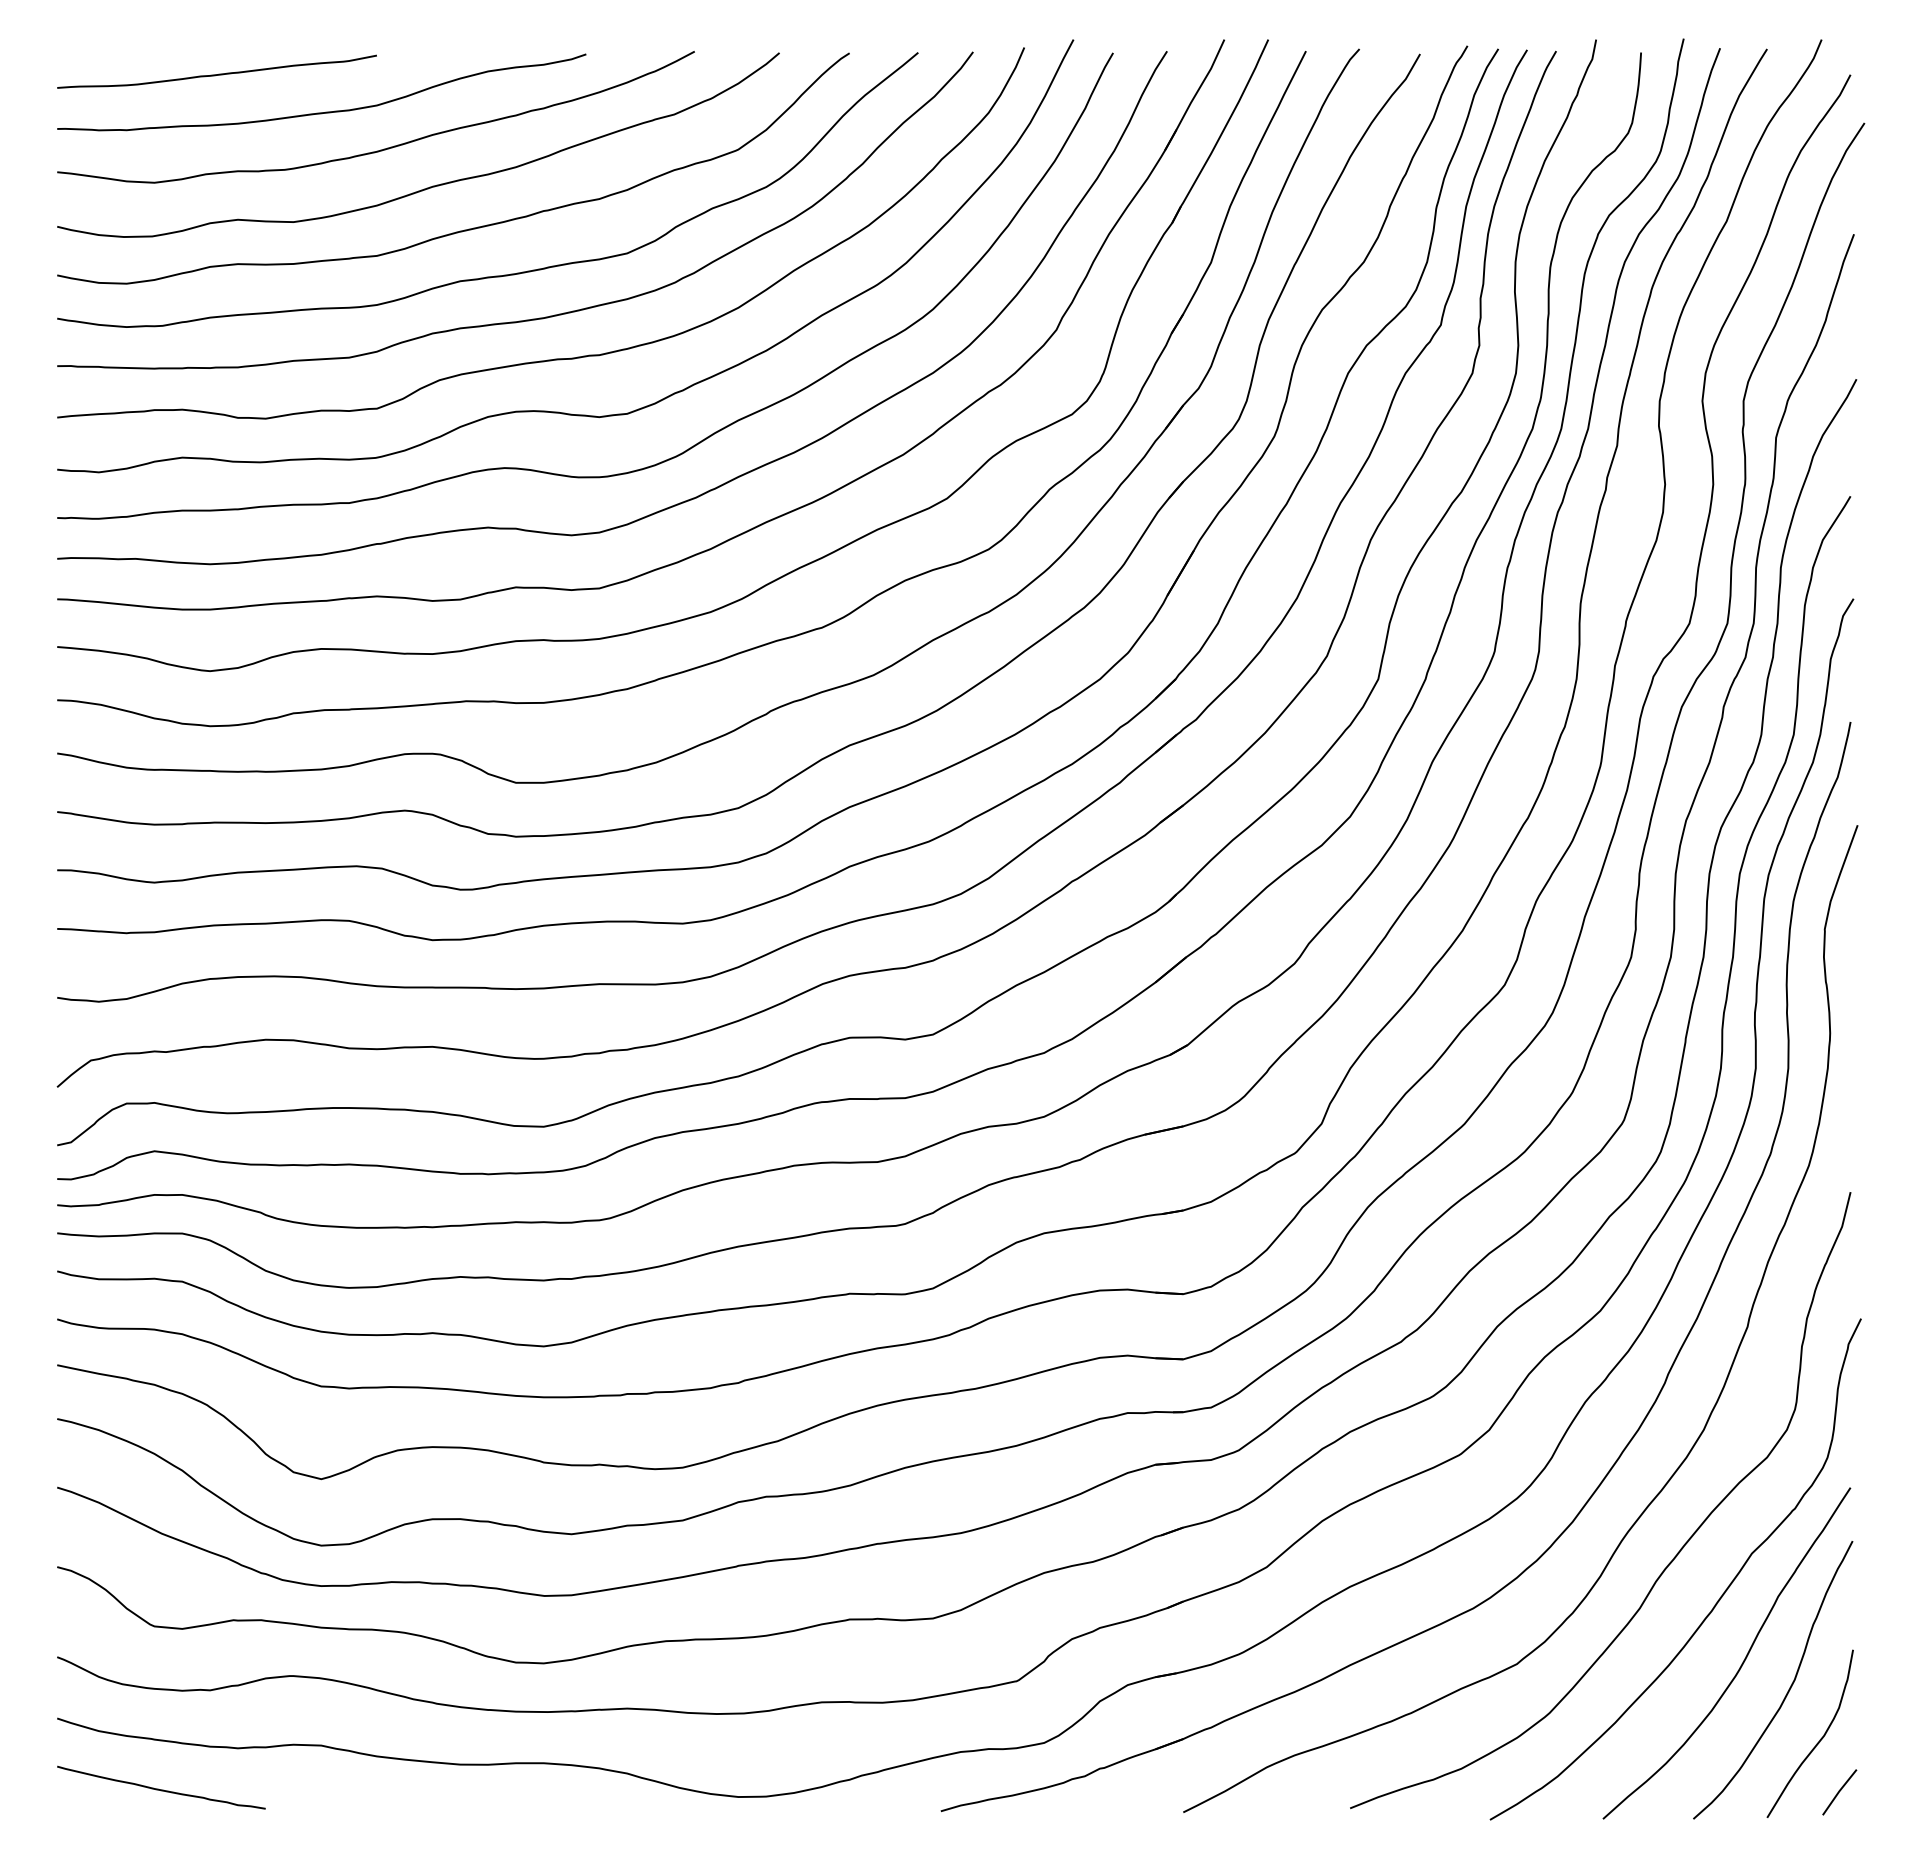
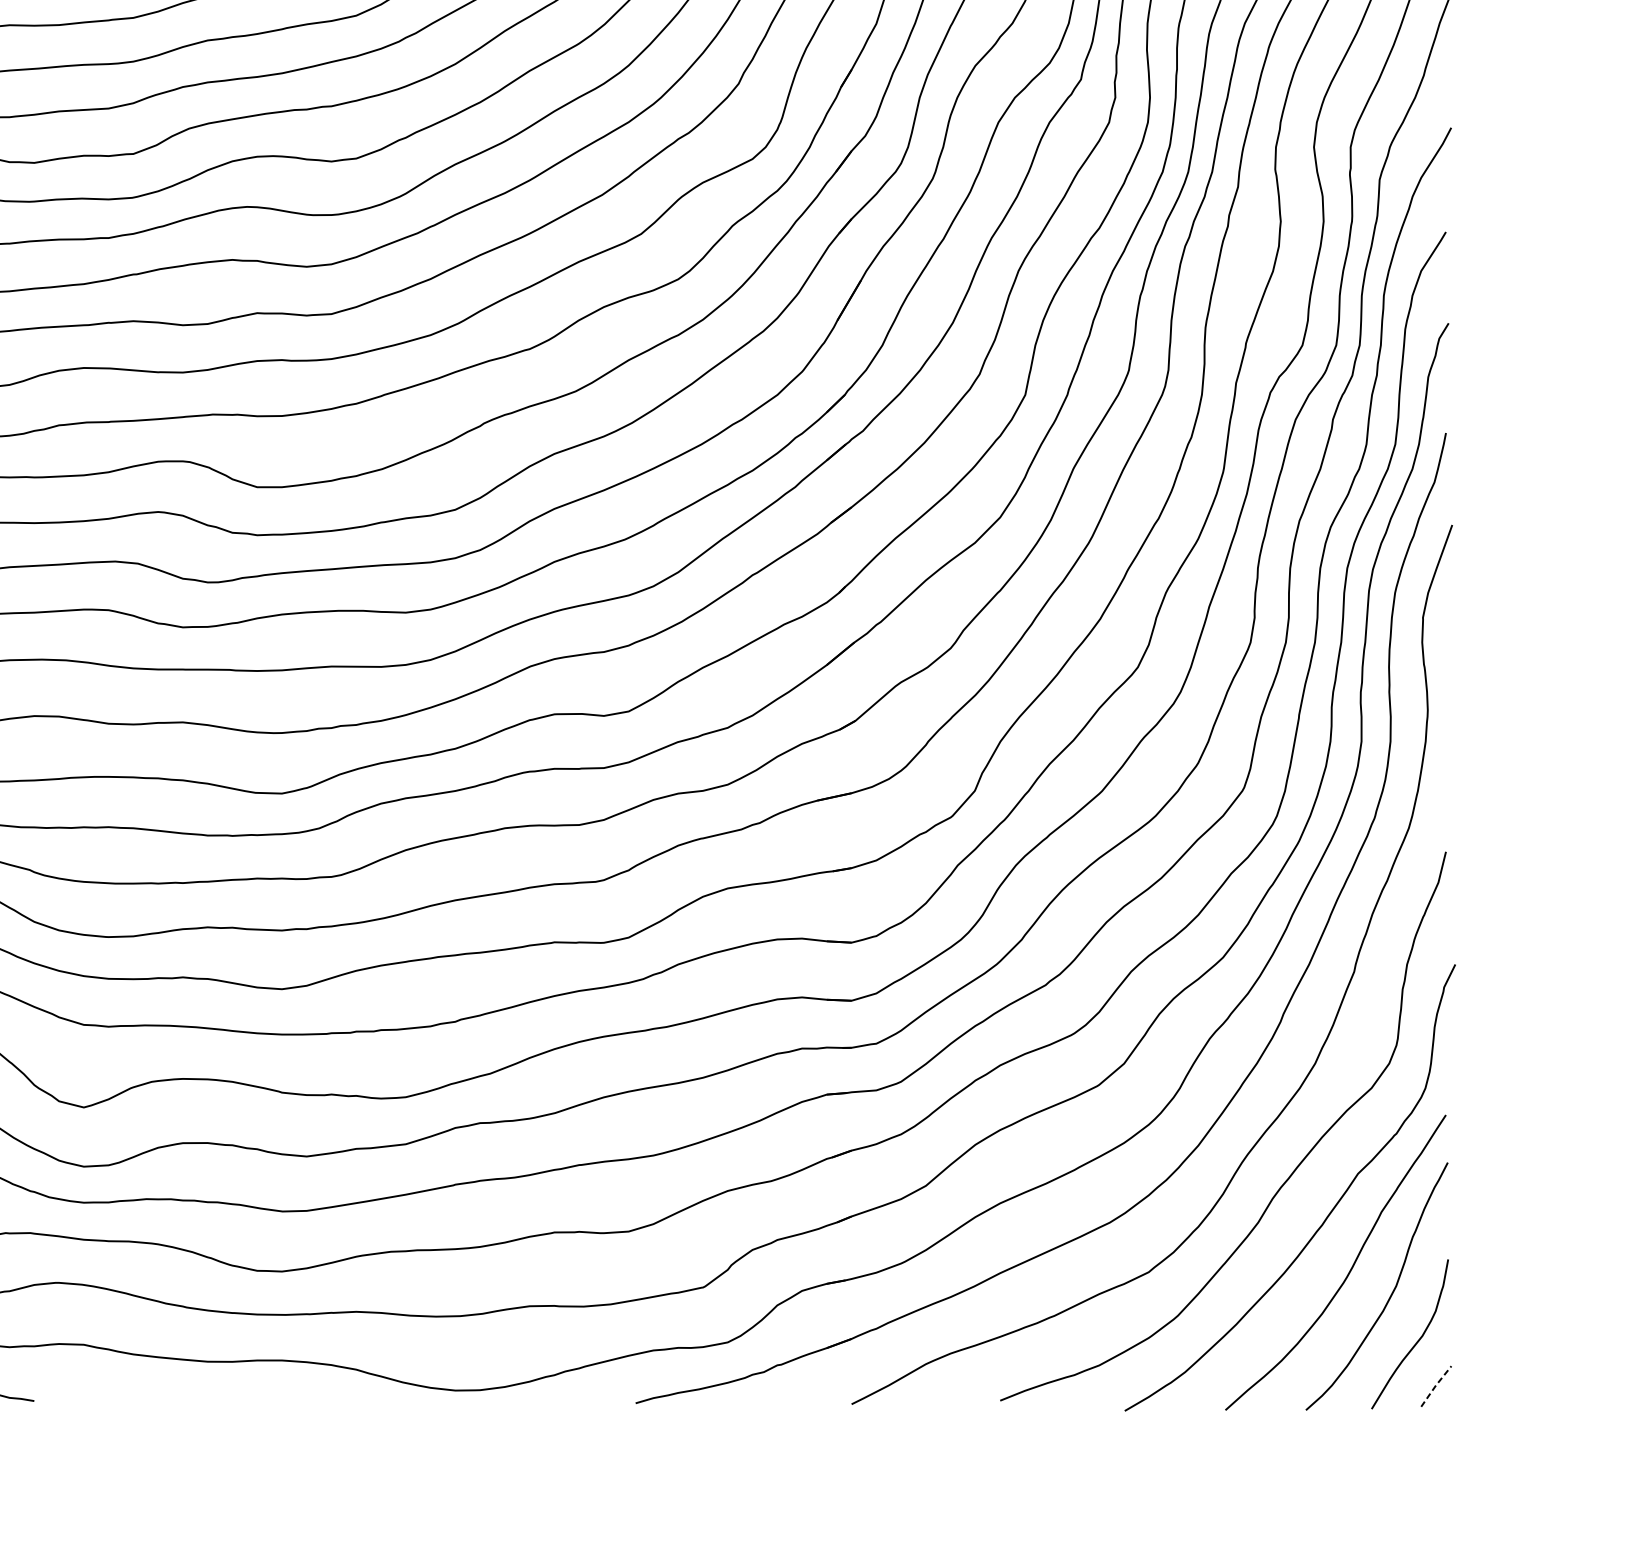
line: (1839, 1791) -> (1436, 1385), solid -> dashed

